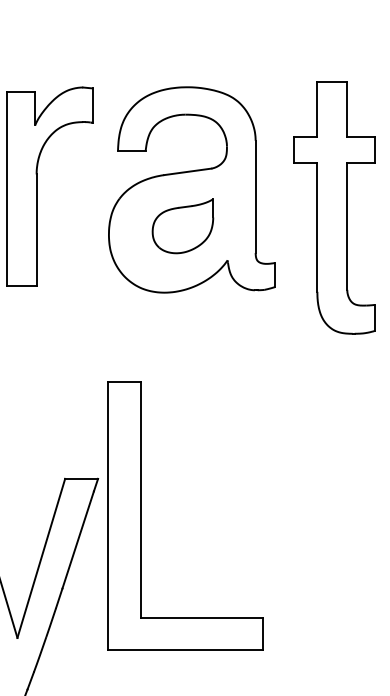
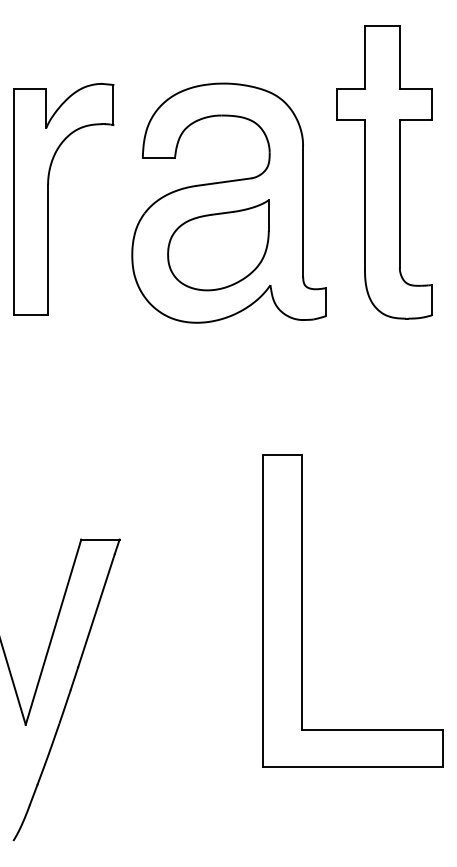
part: (334, 208) -> (384, 172), moved
part: (182, 226) -> (218, 245), size x1.43
part: (141, 515) -> (302, 610), moved

